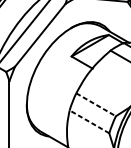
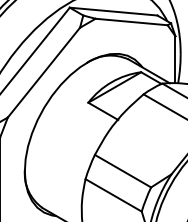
line: (96, 105) -> (123, 171), dashed -> solid
line: (89, 121) -> (113, 195), dashed -> solid

